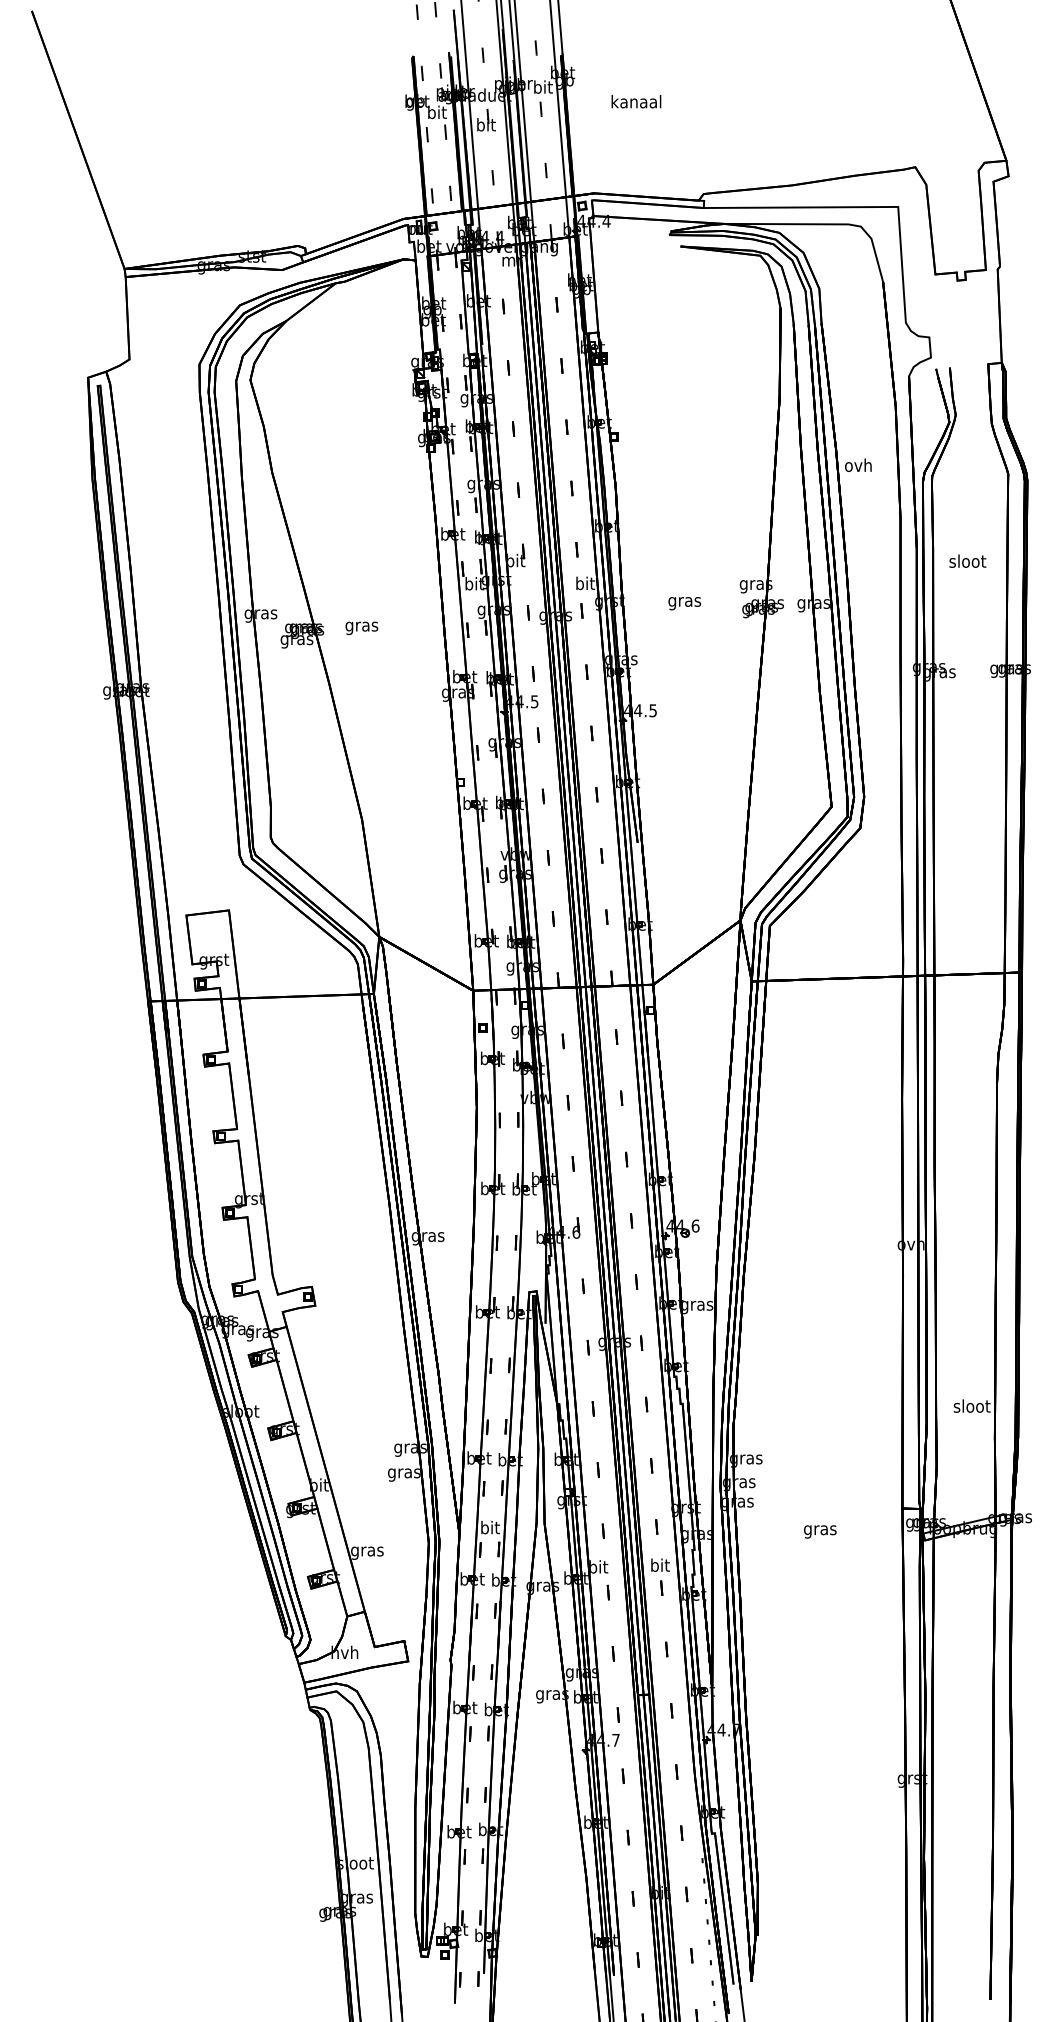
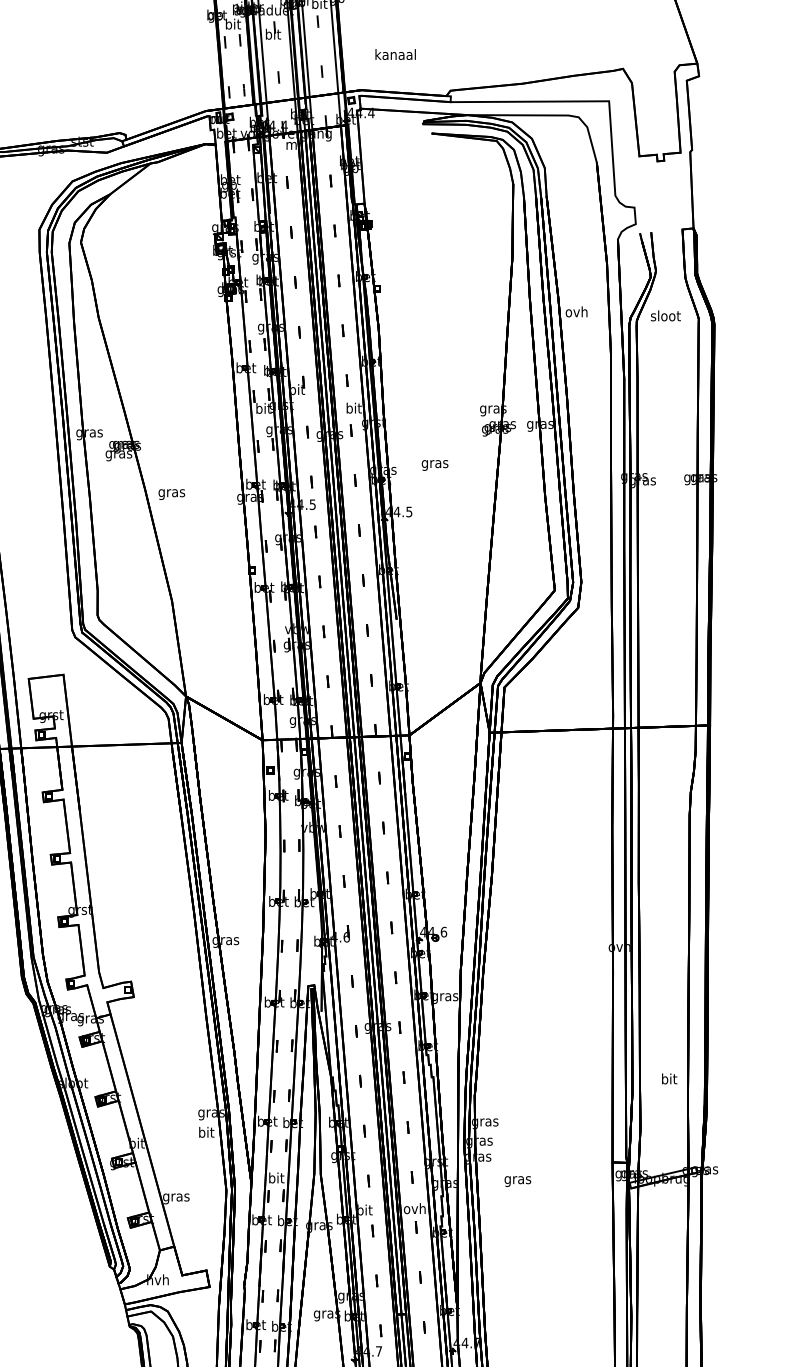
text: (636, 101) -> (395, 54), moved
text: (967, 560) -> (665, 315), moved
text: (684, 603) -> (434, 465), moved
text: (361, 628) -> (171, 494), moved
text: (971, 1405) -> (668, 1078), sloot -> bit
text: (404, 1472) -> (206, 1133), gras -> bit
text: (820, 1531) -> (518, 1181), moved
text: (659, 1564) -> (414, 1208), bit -> ovh

